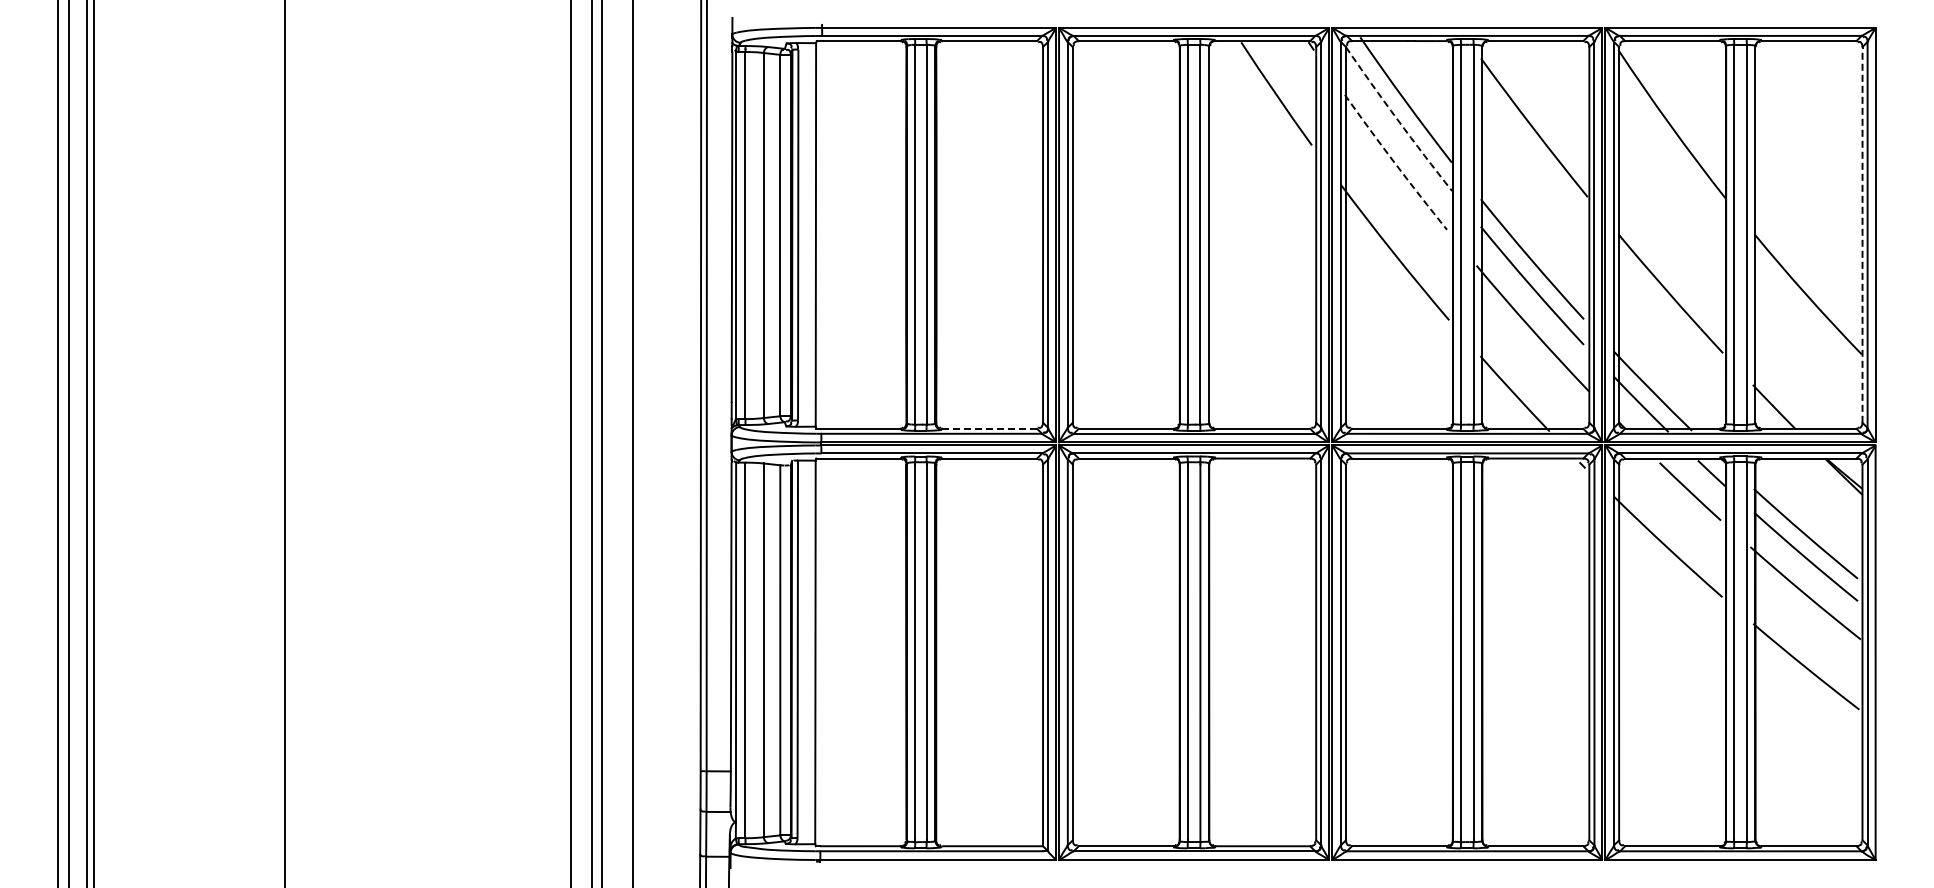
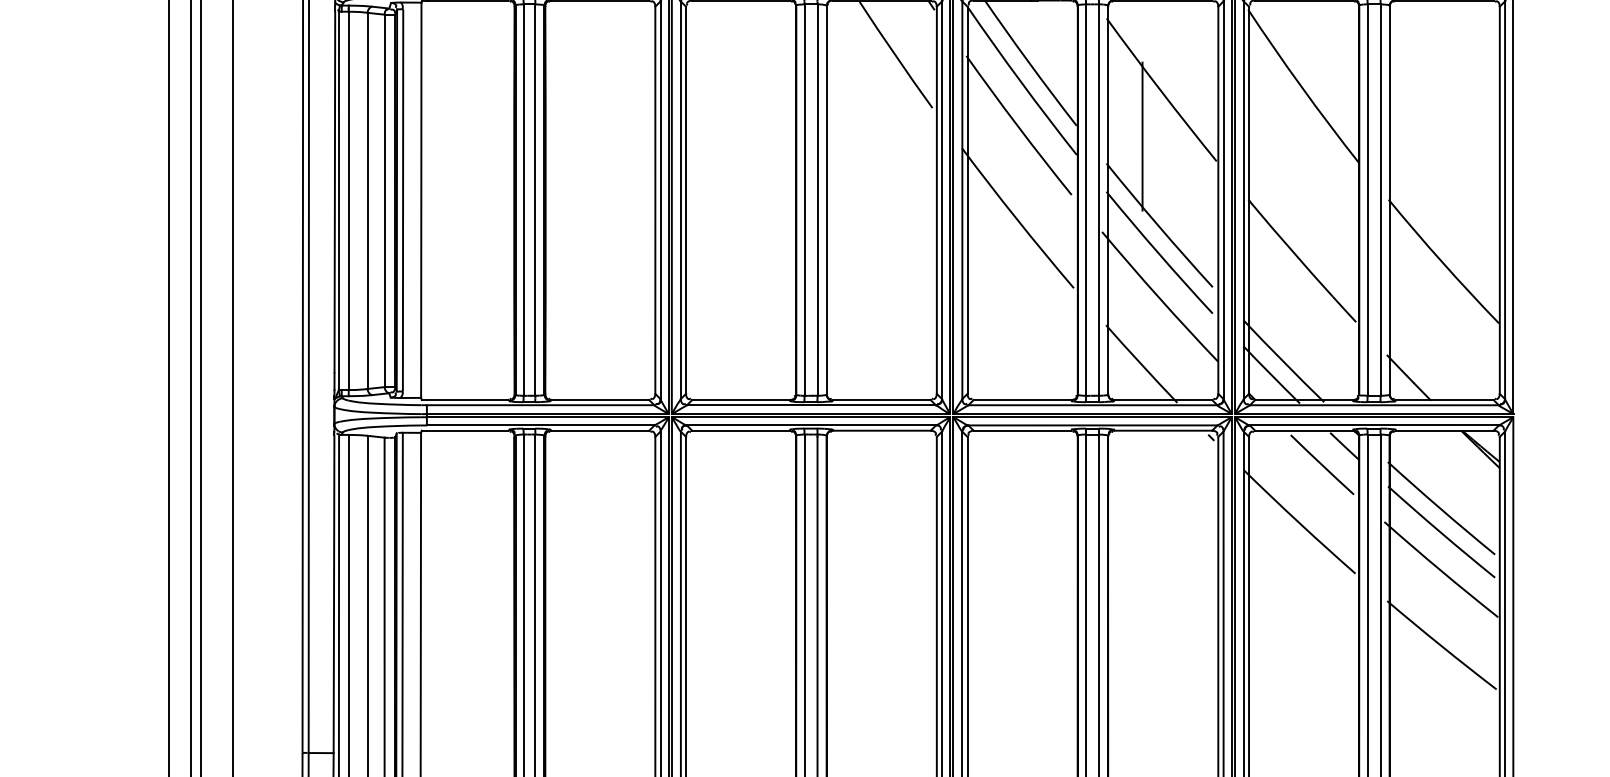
arc: (1397, 119) -> (1020, 81), dashed -> solid
arc: (1394, 163) -> (1017, 126), dashed -> solid
line: (1515, 172) -> (1142, 135), added
line: (1862, 234) -> (1499, 199), dashed -> solid
line: (989, 428) -> (600, 399), dashed -> solid

